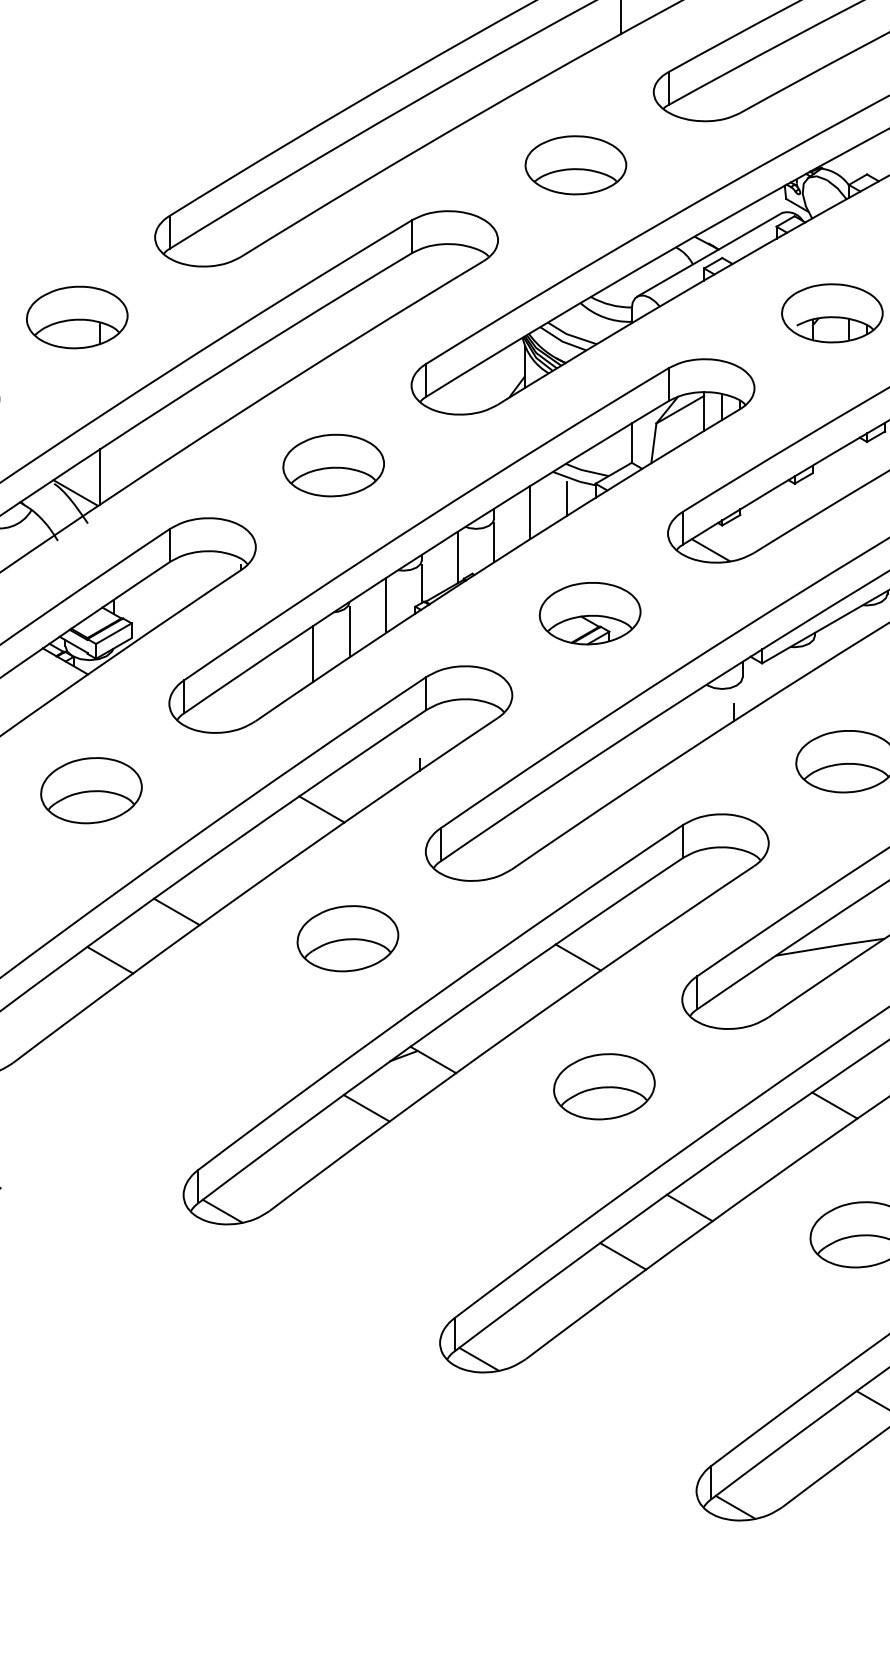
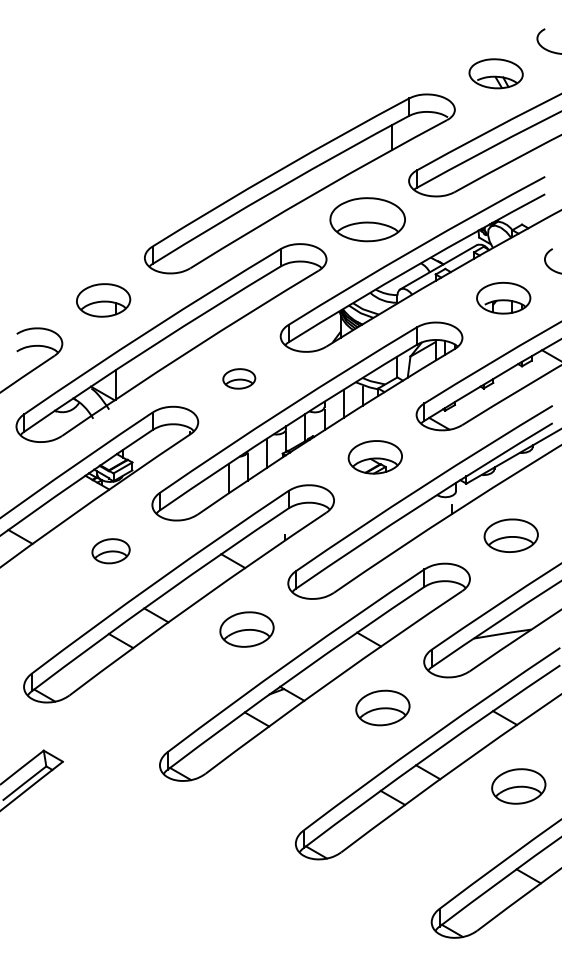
part: (575, 164) -> (367, 219), size x1.4
part: (331, 464) -> (238, 378), size x0.6
part: (90, 791) -> (110, 551), size x0.7

